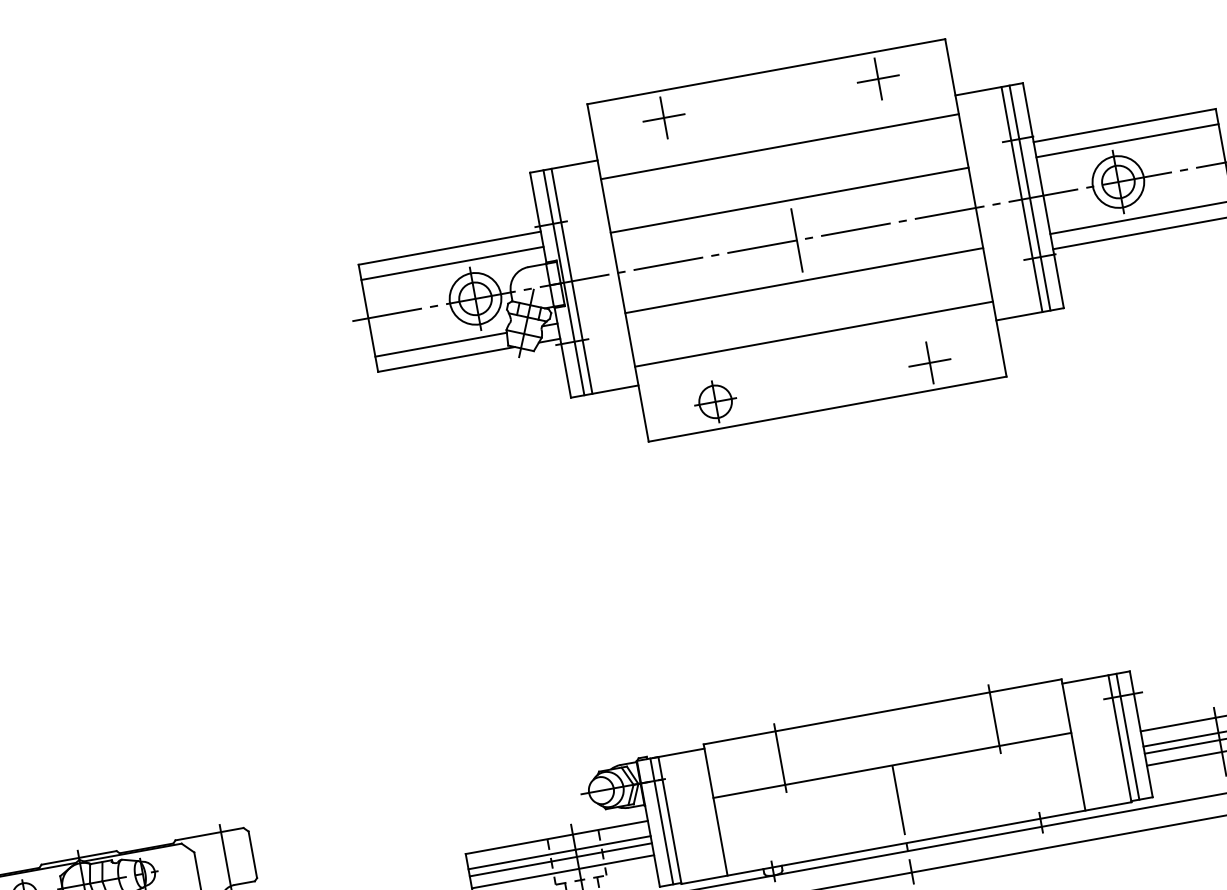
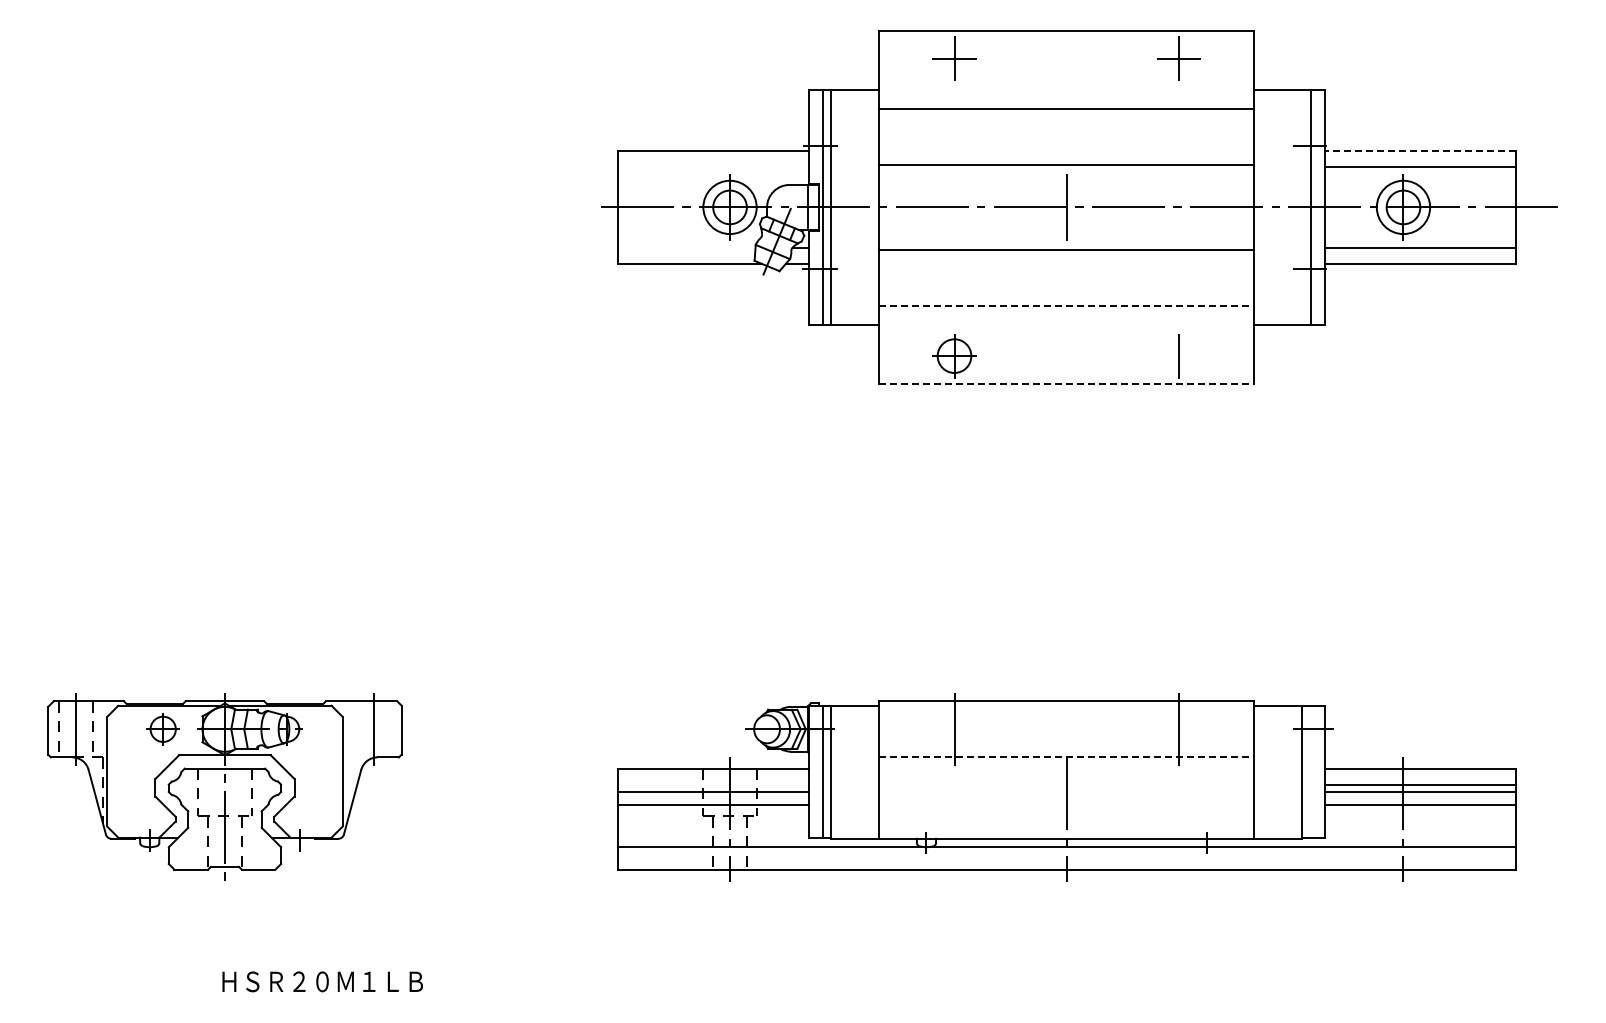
line: (1123, 125) -> (1419, 151), solid -> dashed
line: (1022, 199) -> (1302, 207), removed
line: (451, 263) -> (712, 167), removed
line: (814, 333) -> (1067, 305), solid -> dashed
line: (440, 344) -> (686, 247), removed
line: (929, 363) -> (1178, 356), removed
line: (828, 409) -> (1067, 384), solid -> dashed
line: (1127, 736) -> (1310, 771), removed
line: (893, 765) -> (1067, 757), solid -> dashed
line: (558, 852) -> (712, 784), removed

